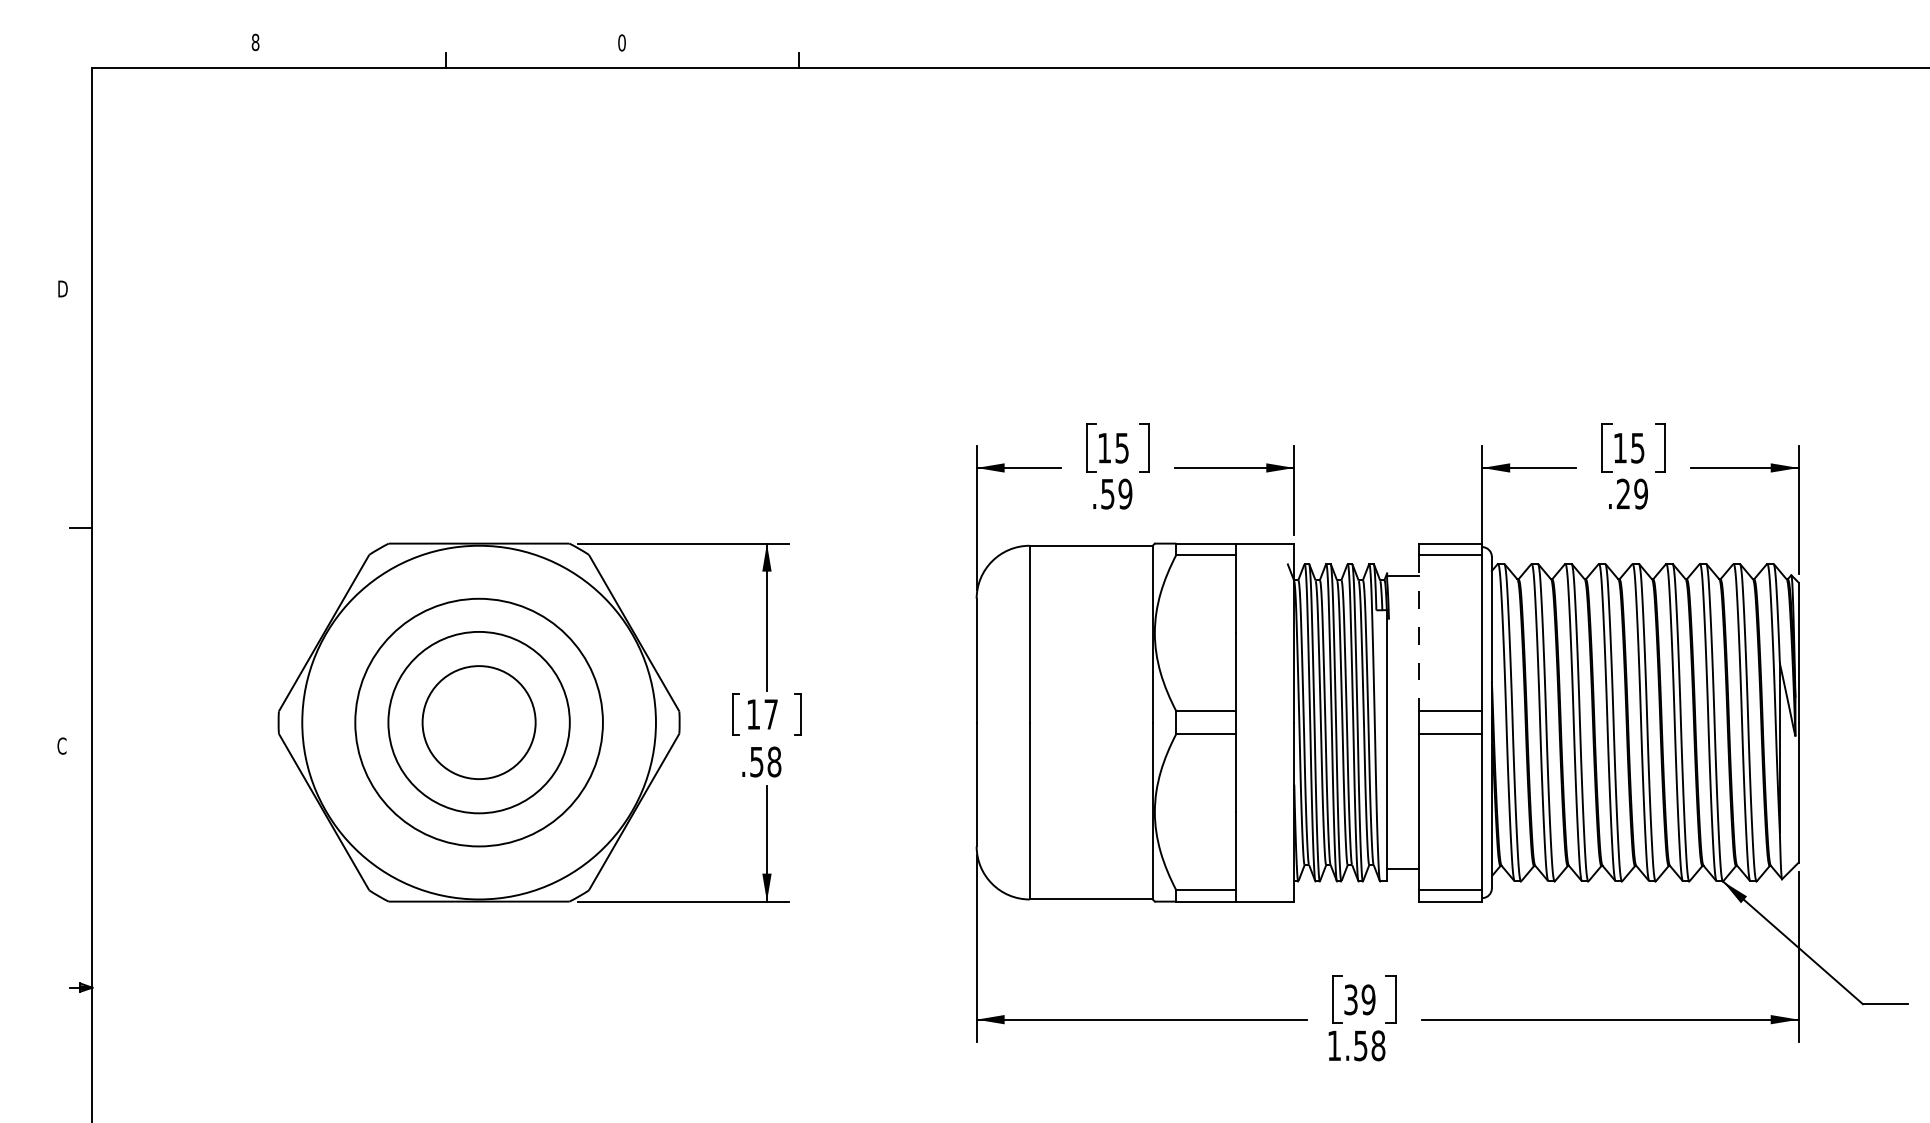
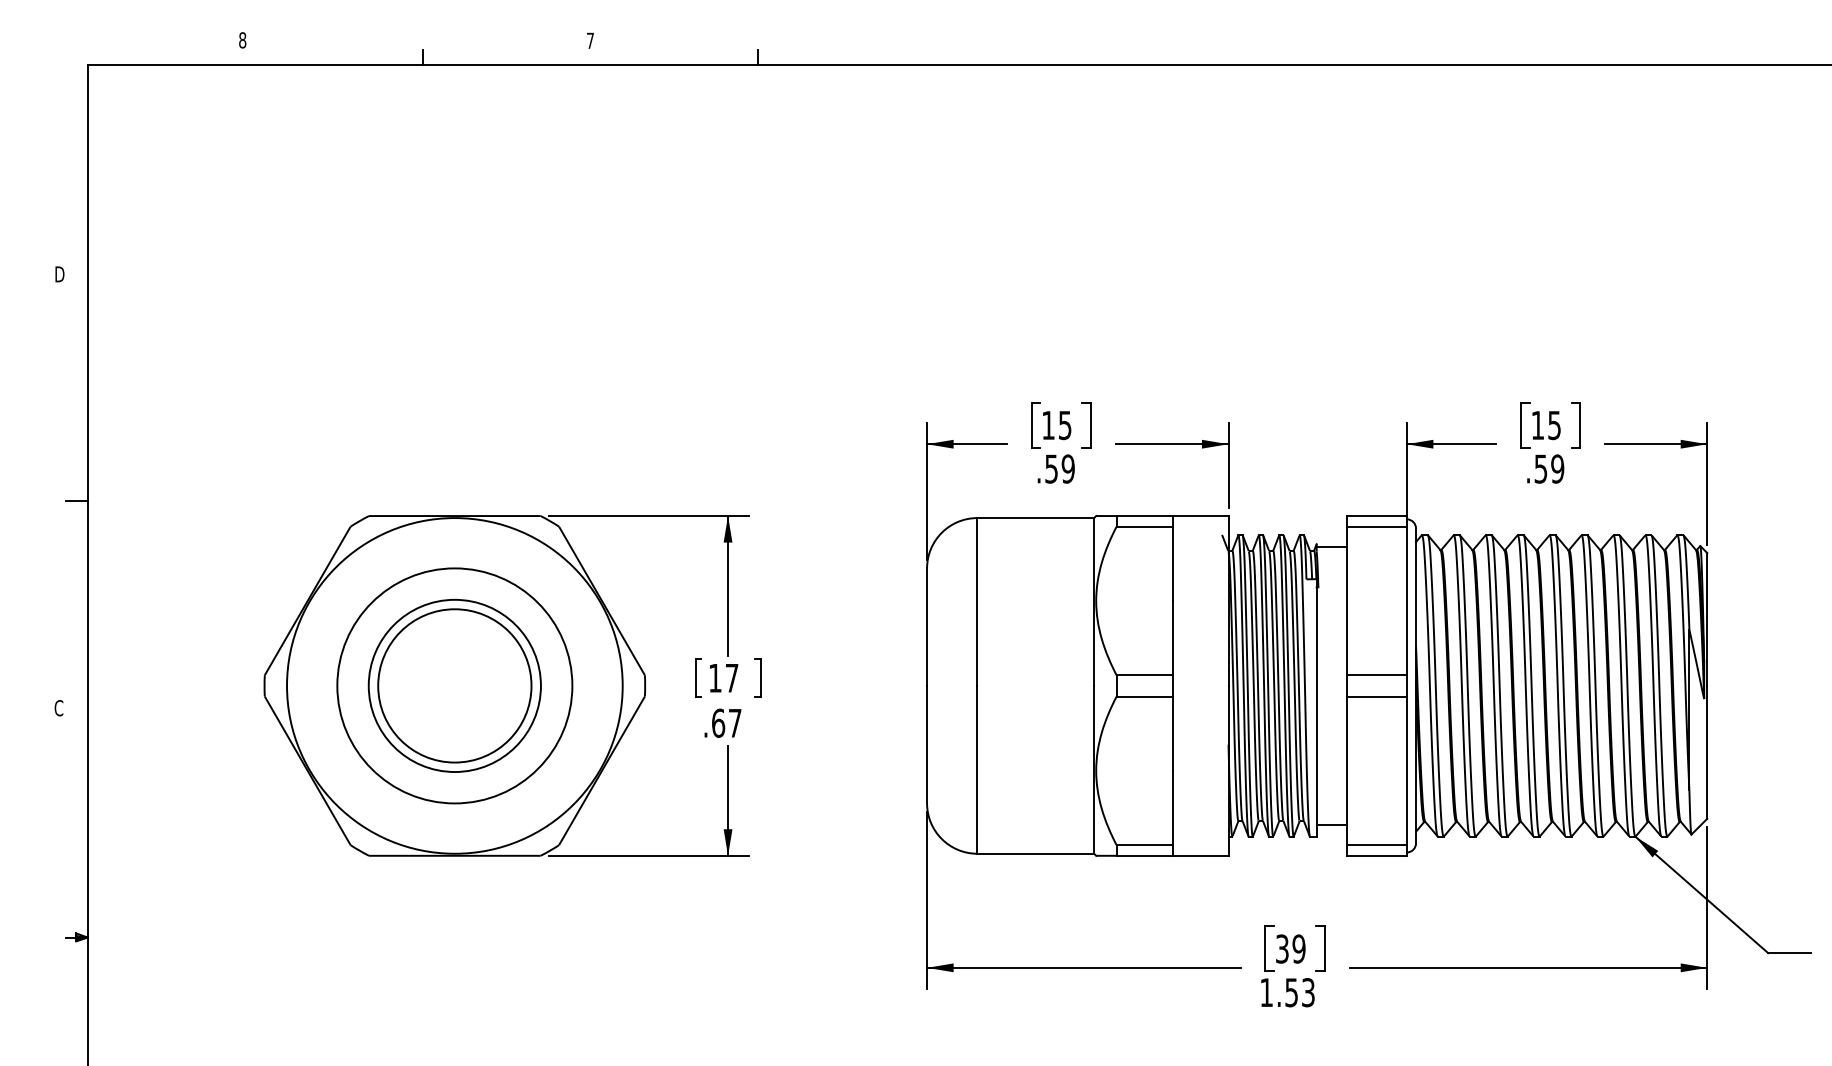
text: (621, 42) -> (589, 40), 0 -> 7
text: (1622, 493) -> (1540, 468), .29 -> .59
line: (1419, 633) -> (1347, 601), dashed -> solid
circle: (478, 722) -> (454, 685), size x1.43
text: (765, 761) -> (726, 722), .58 -> .67
text: (1378, 1045) -> (1308, 992), 1.58 -> 1.53

